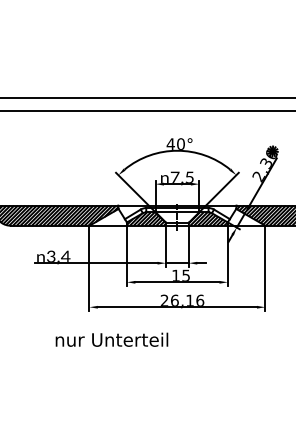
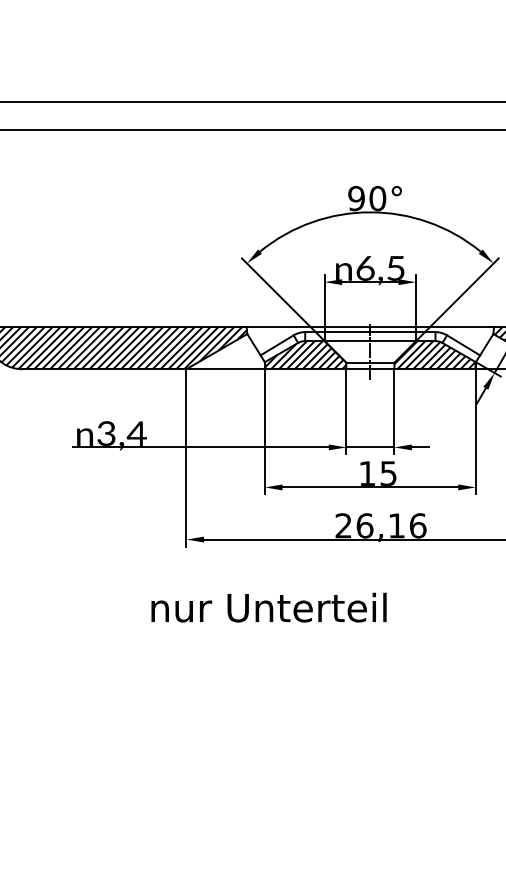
text: (170, 143) -> (355, 197), 40° -> 90°
text: (174, 176) -> (364, 266), 7,5 -> 6,5
text: (111, 339) -> (268, 607), moved

